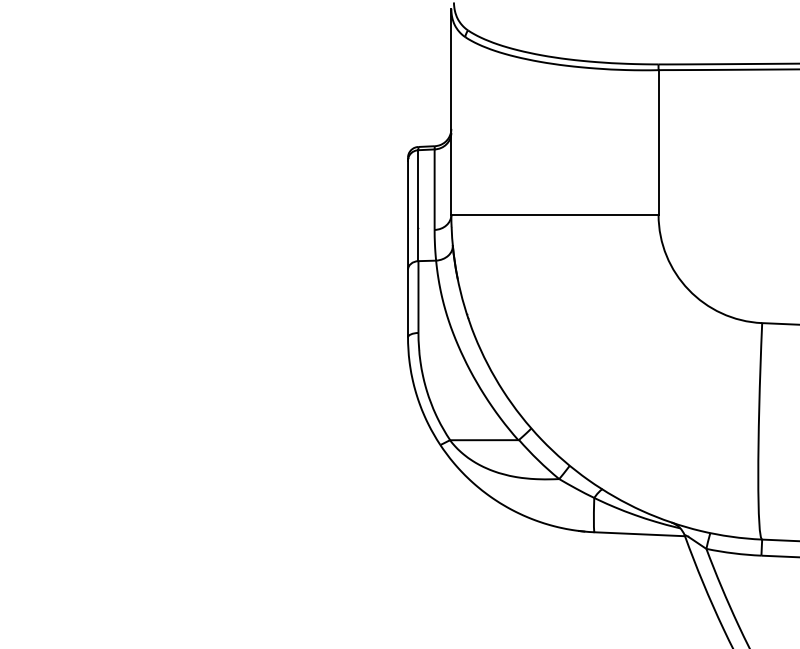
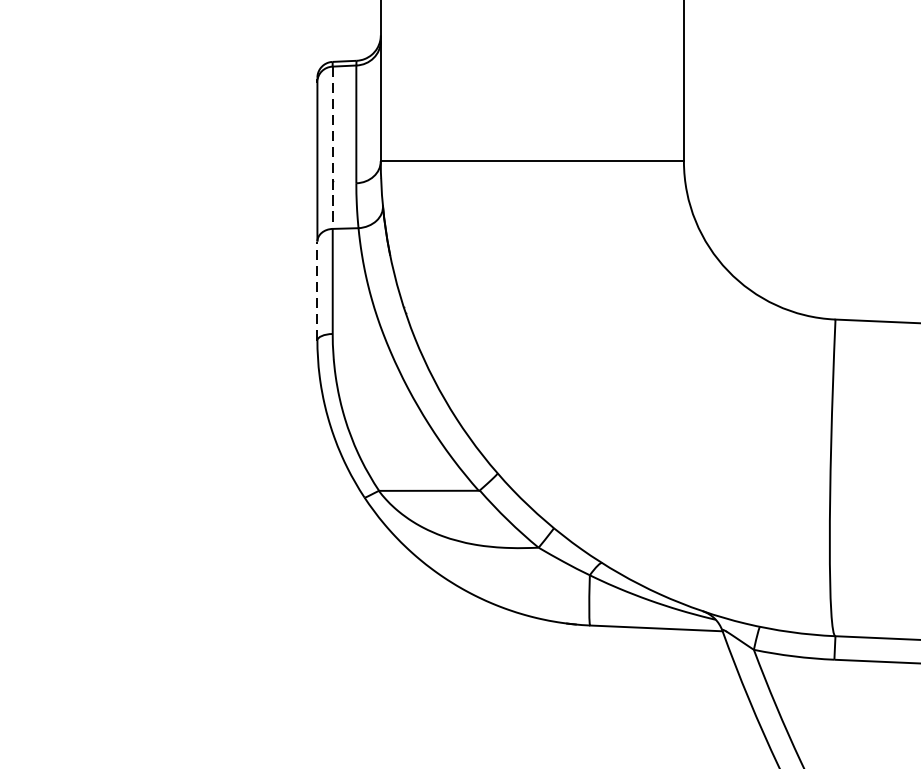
line: (418, 206) -> (332, 148), solid -> dashed
line: (408, 303) -> (318, 290), solid -> dashed

